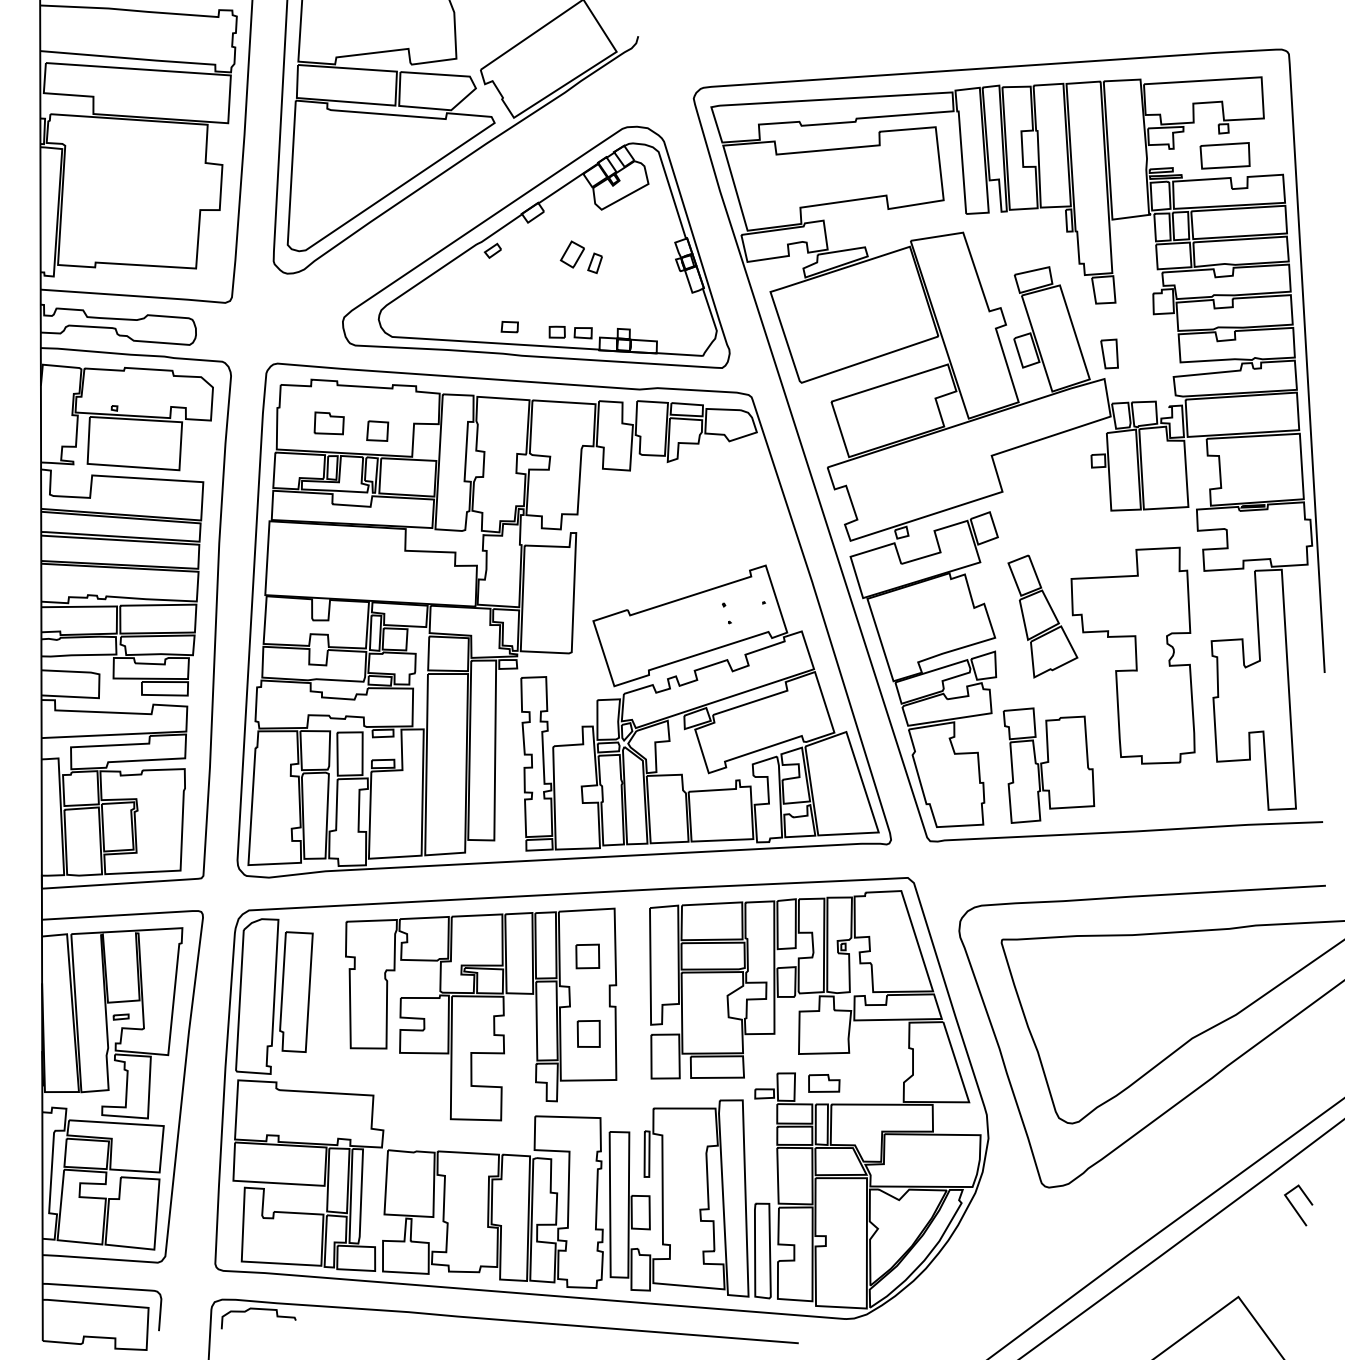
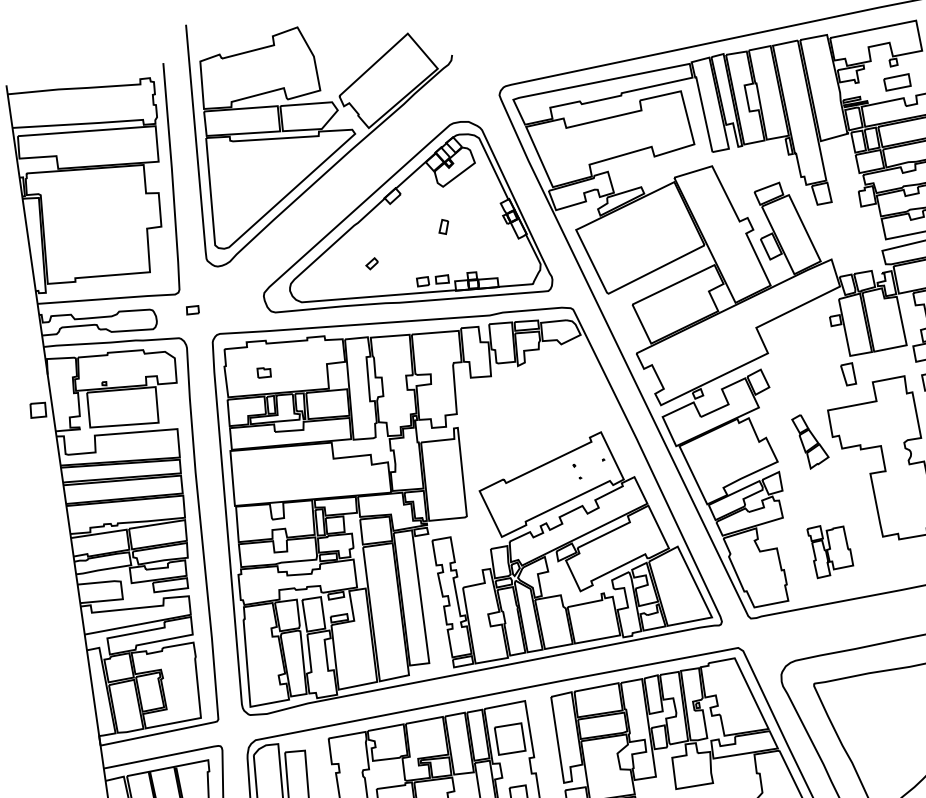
part: (1224, 155) -> (896, 82), size x0.7
part: (492, 250) -> (371, 263), moved
part: (571, 254) -> (425, 222), removed
part: (509, 327) -> (192, 310), moved
part: (1109, 353) -> (848, 374), moved
part: (328, 423) -> (263, 372), size x0.6
part: (377, 430) -> (38, 409), moved
part: (1042, 616) -> (810, 441), size x0.6
part: (1048, 765) -> (830, 550), size x0.6
part: (587, 956) -> (510, 739), size x1.6

